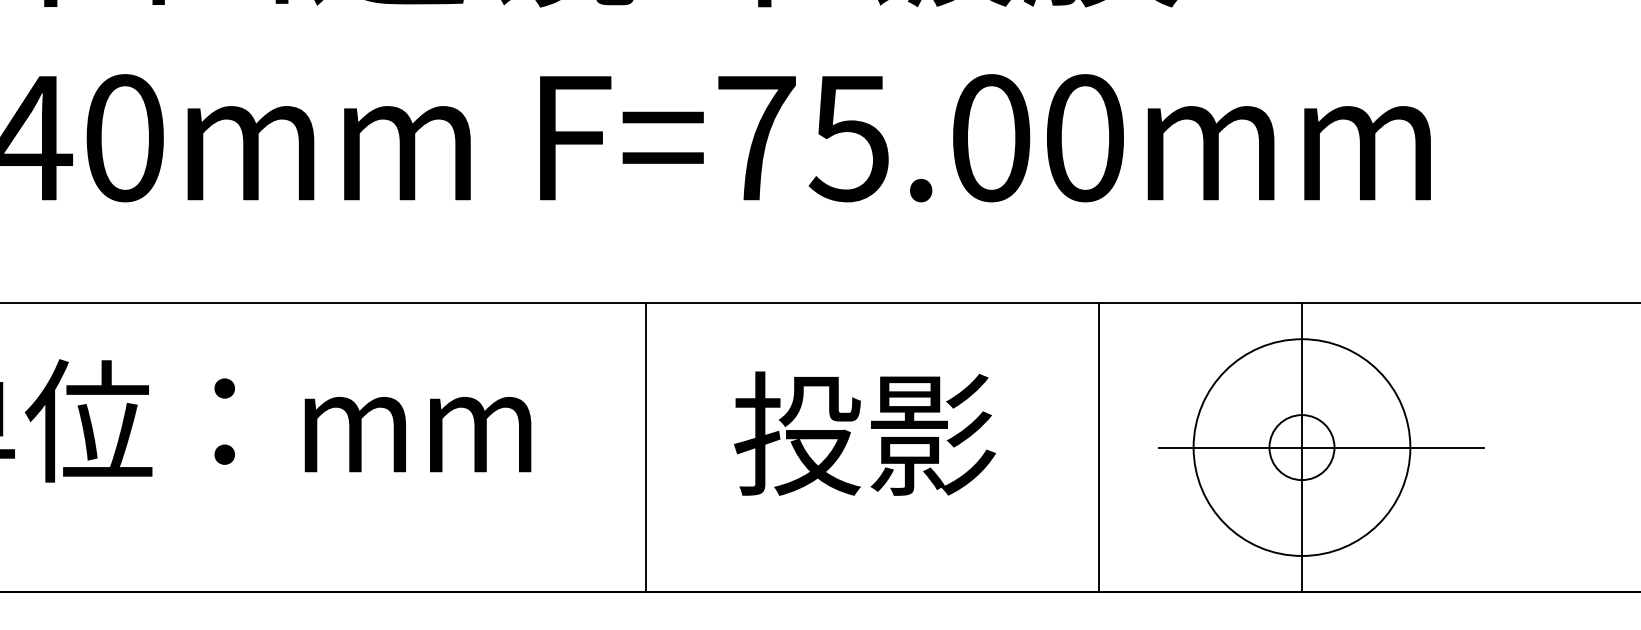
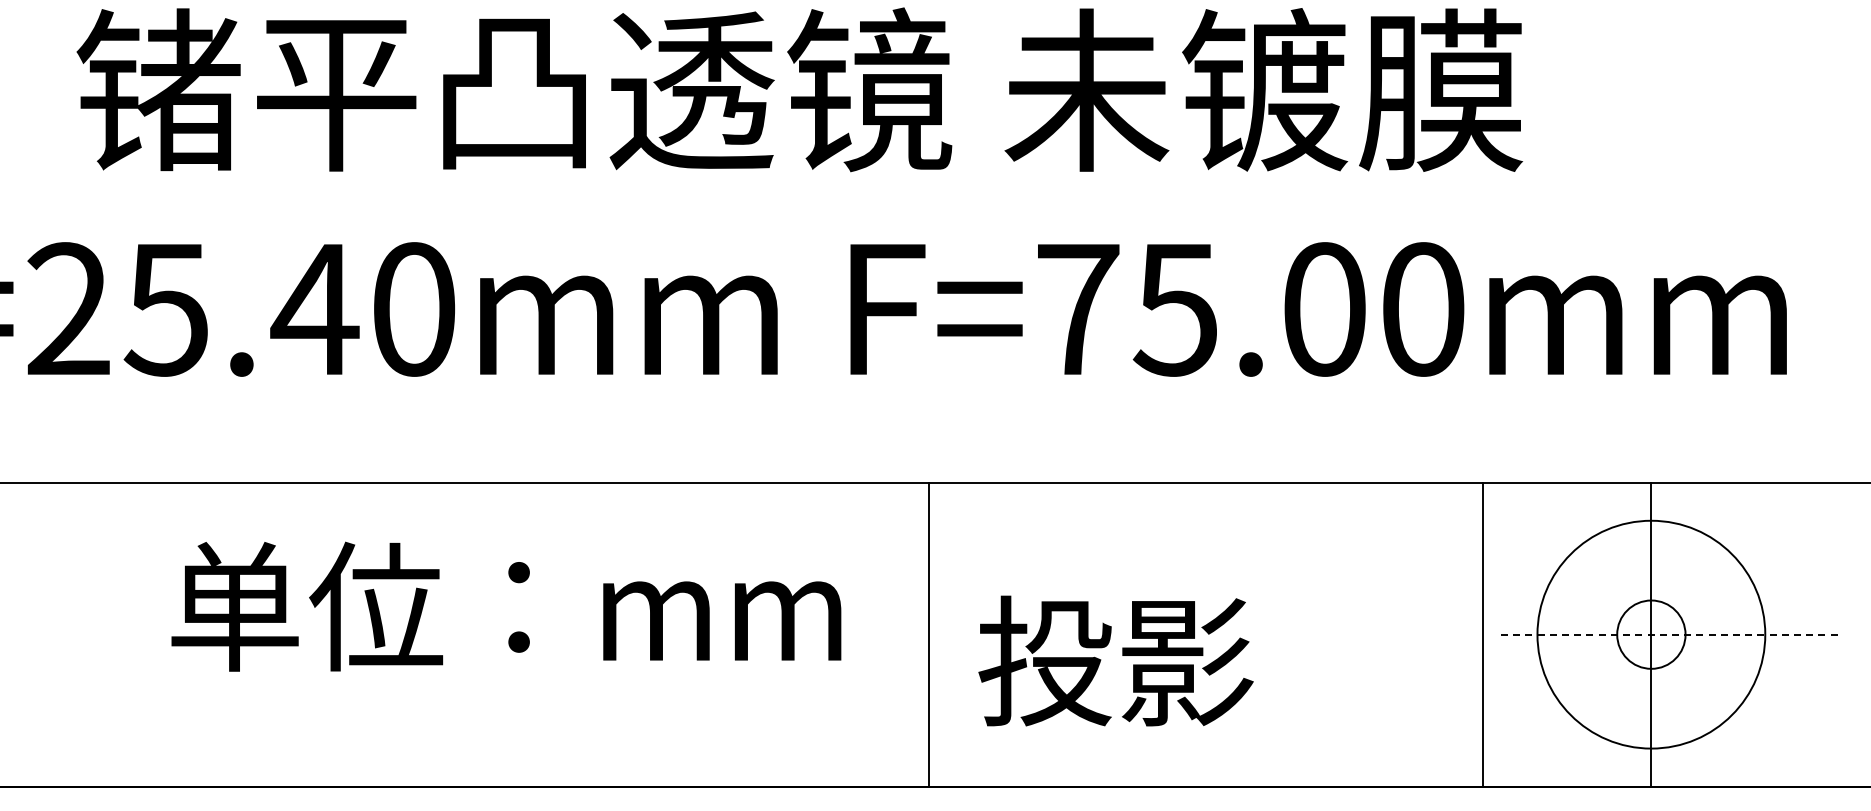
text: (864, 433) -> (1115, 660), moved
line: (646, 447) -> (929, 634), moved
line: (1099, 447) -> (1483, 634), moved
line: (1321, 447) -> (1671, 634), solid -> dashed

